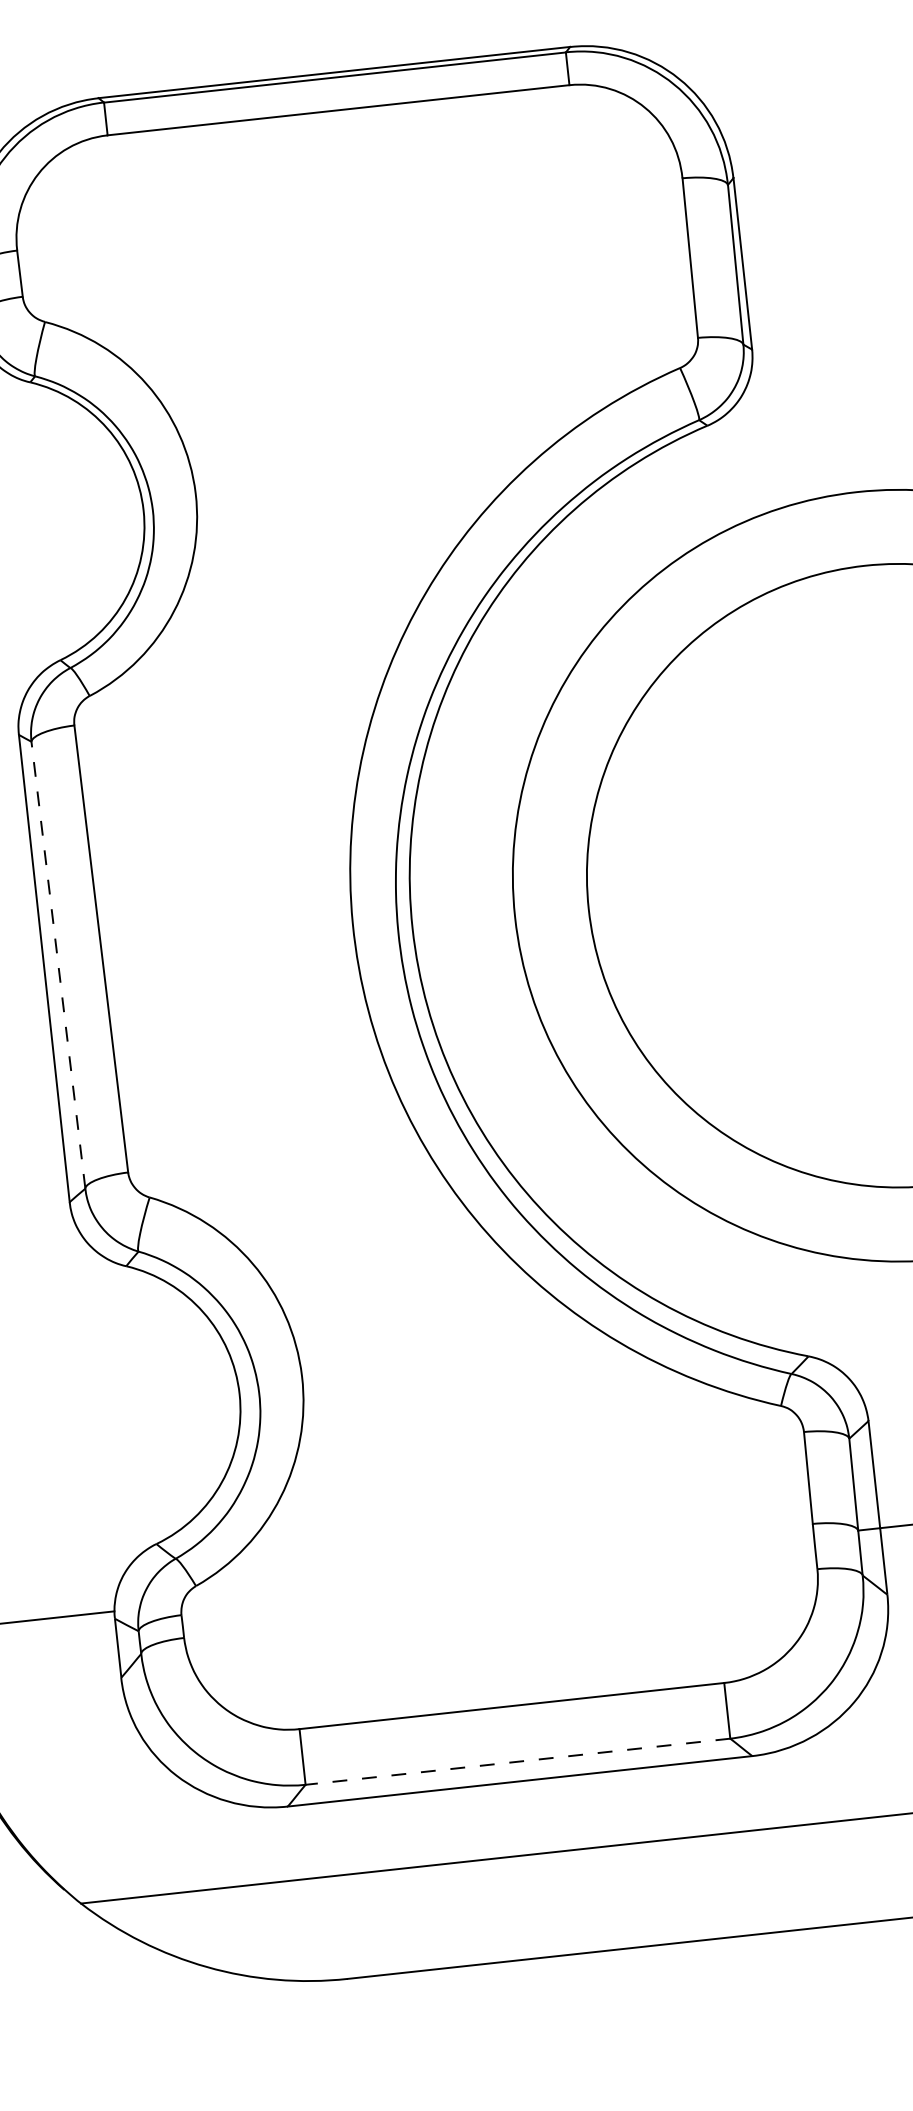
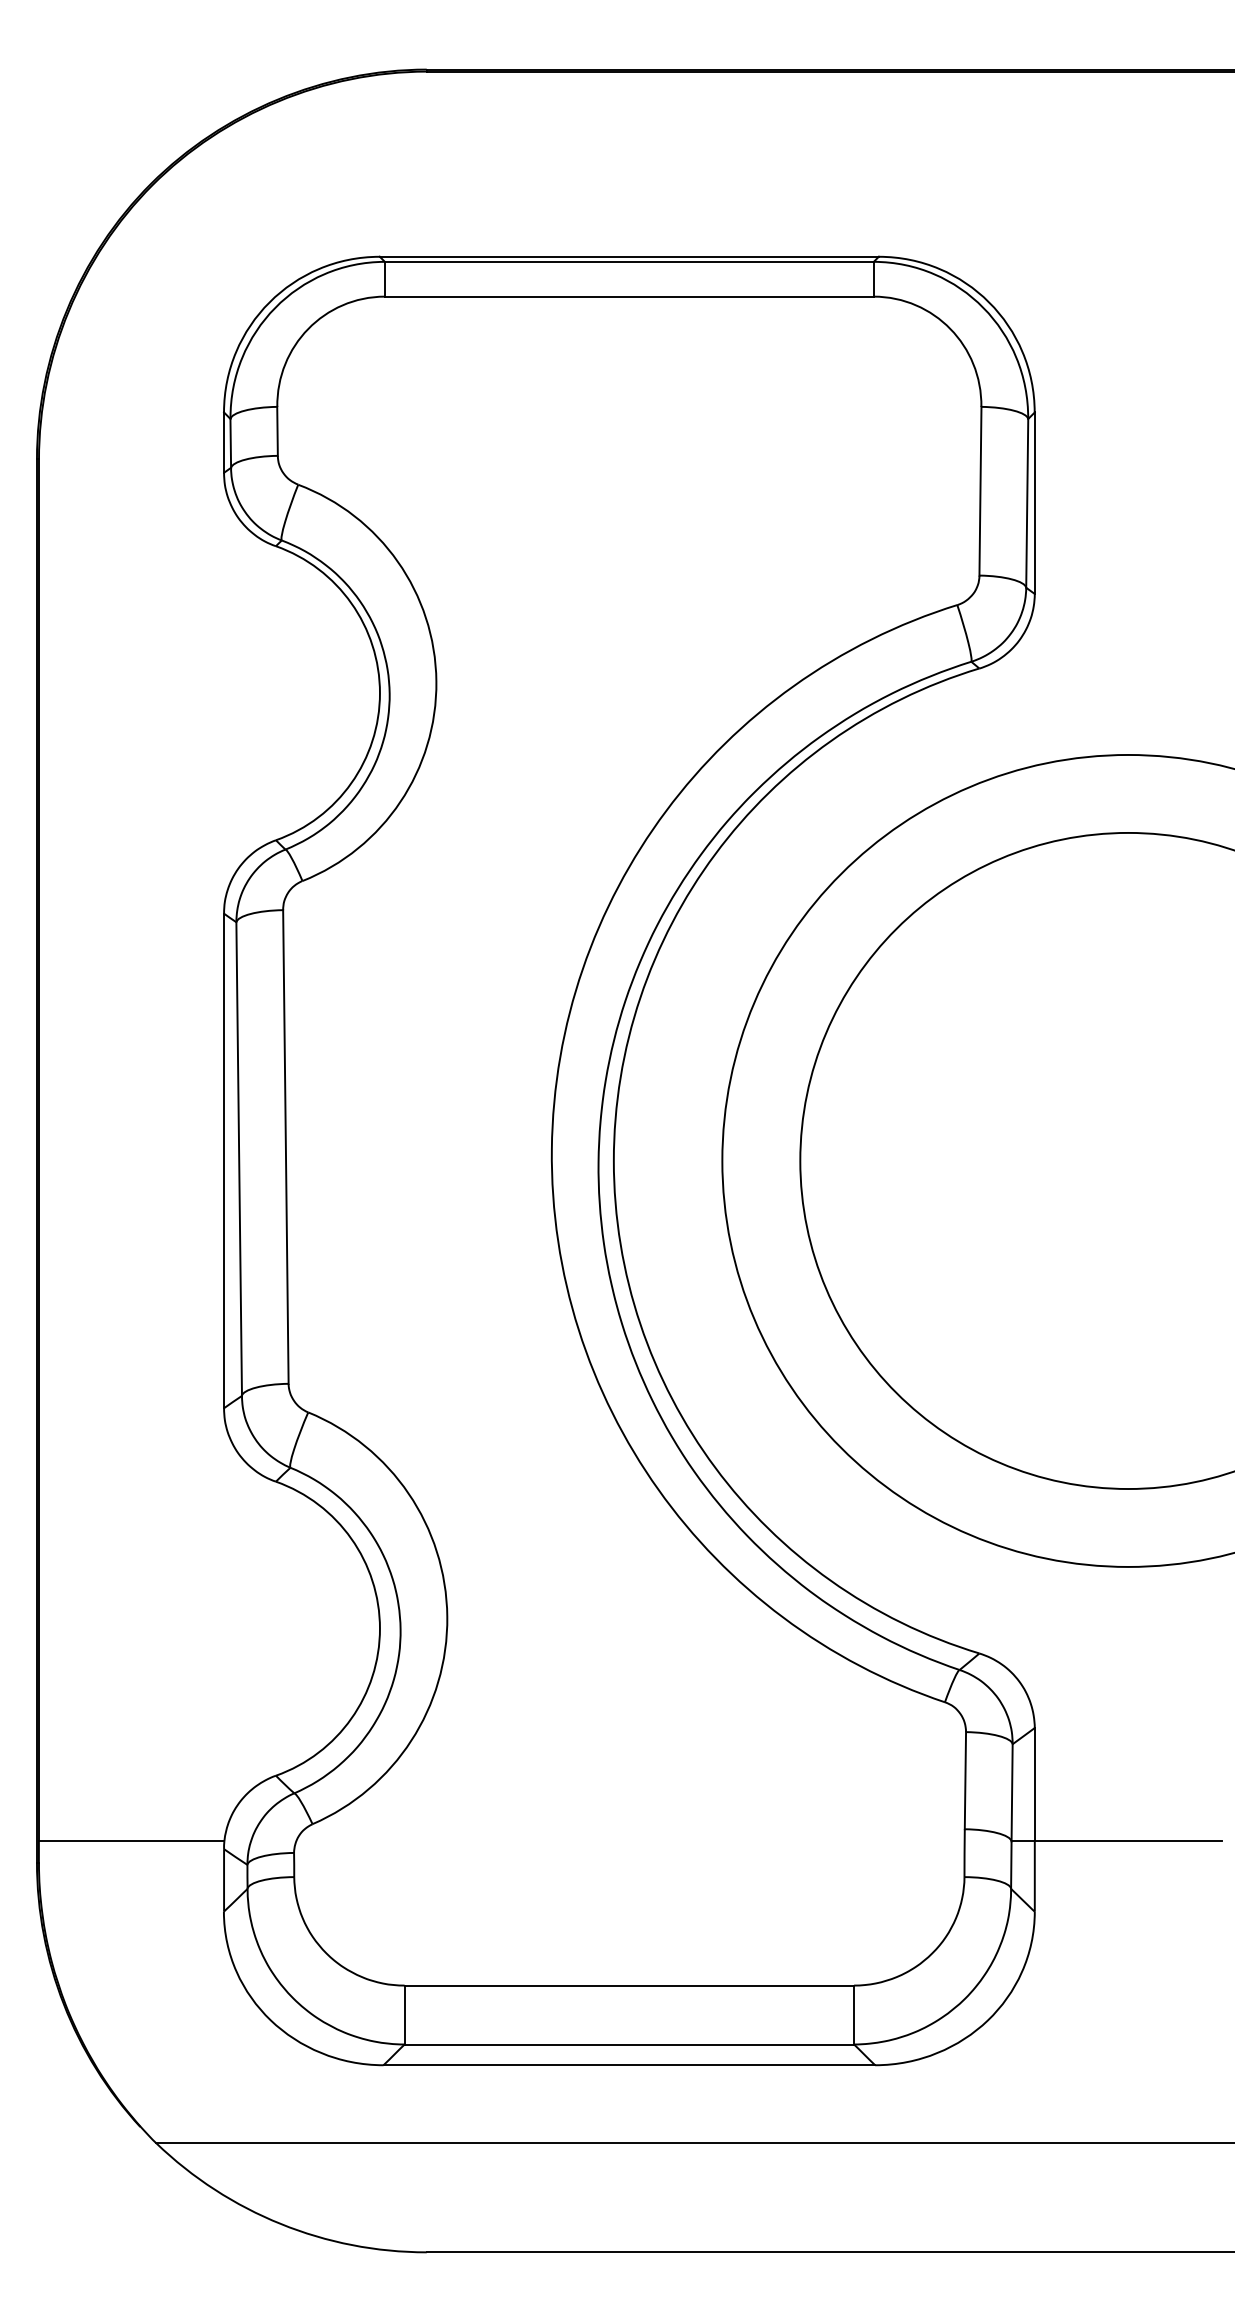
line: (58, 965) -> (239, 1159), dashed -> solid
line: (518, 1761) -> (629, 2044), dashed -> solid

